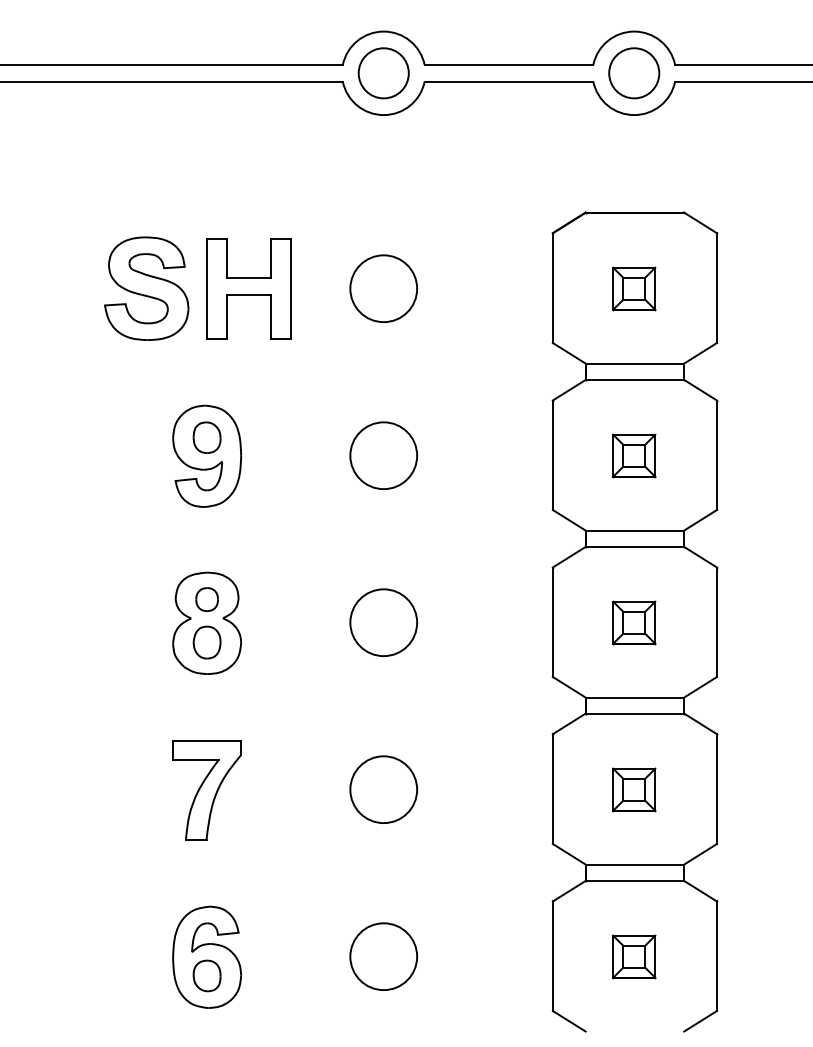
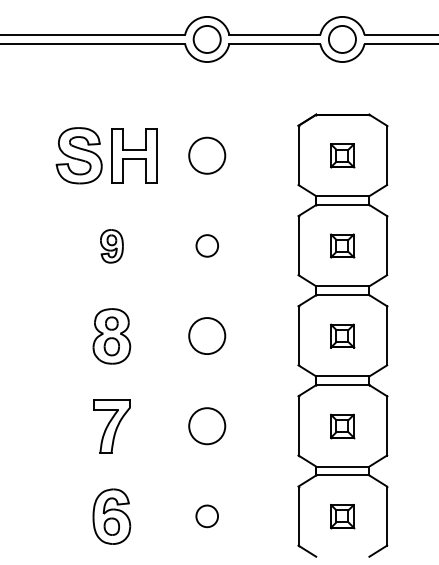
circle: (384, 454) -> (207, 245), size x0.6
part: (206, 456) -> (111, 246), size x0.6
circle: (384, 956) -> (207, 516), size x0.6

